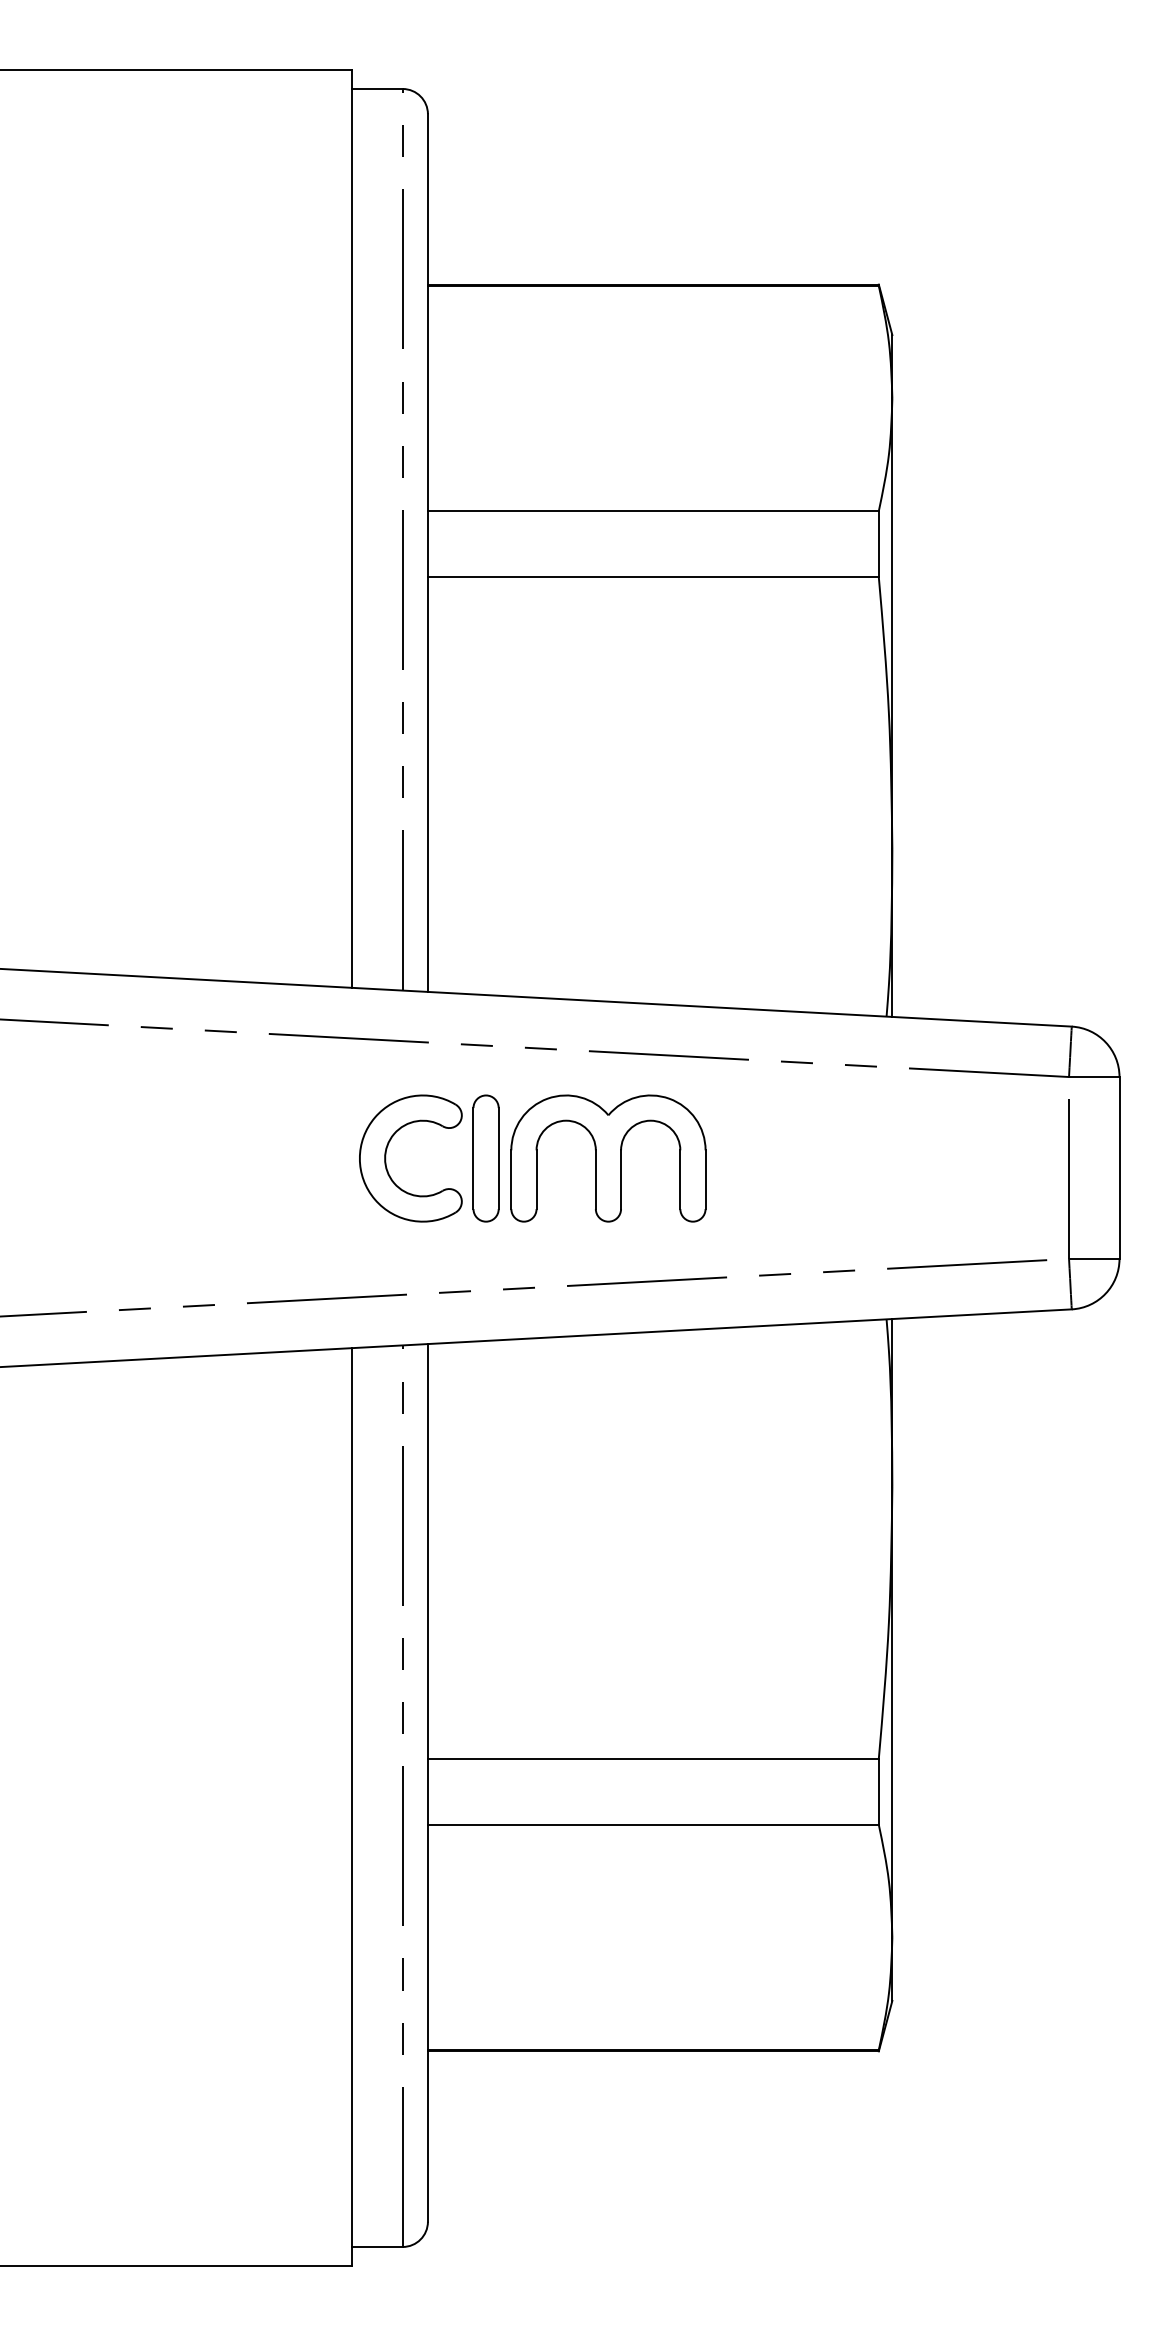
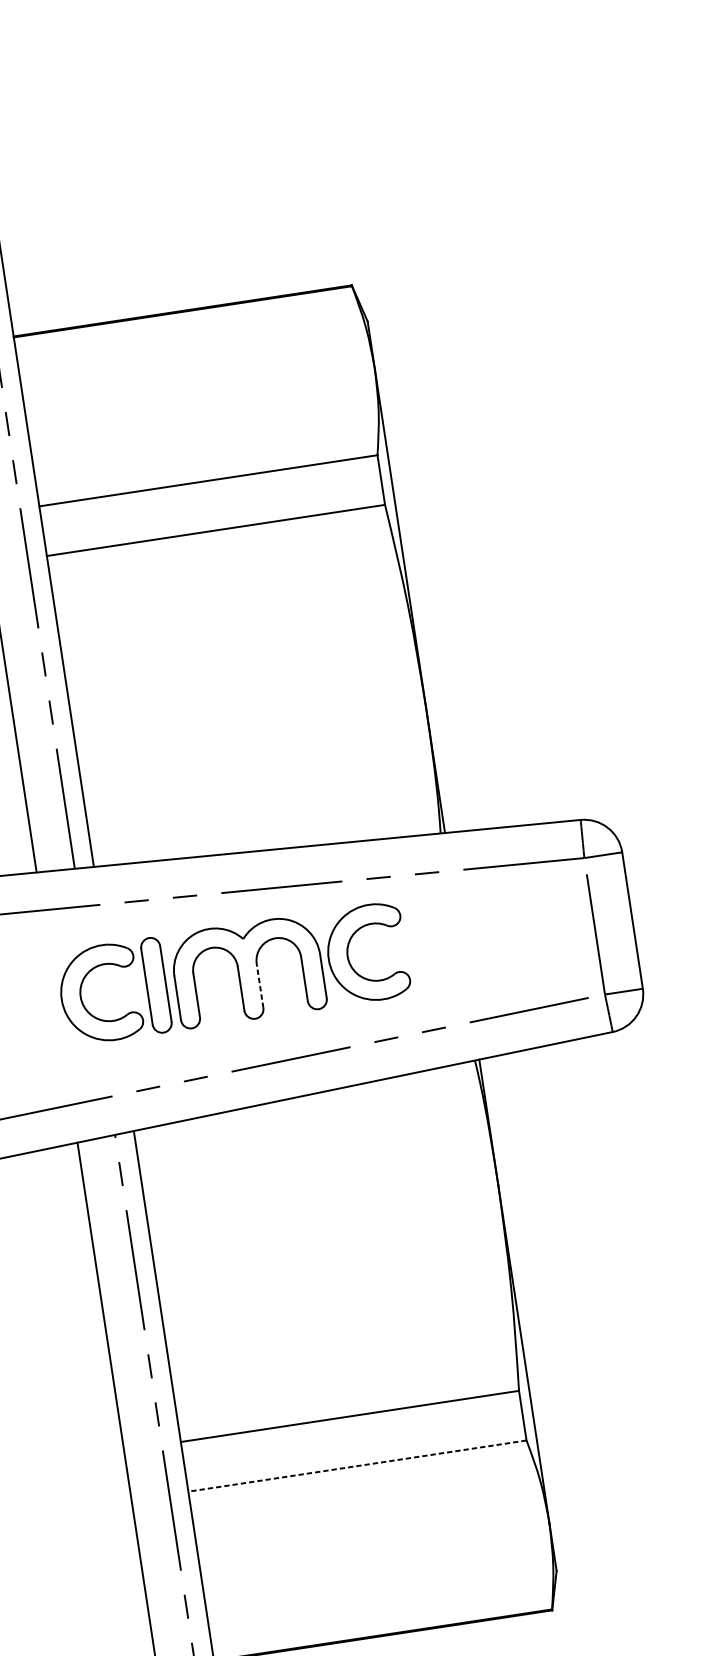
part: (742, 1158) -> (348, 956), added
line: (621, 1179) -> (260, 985), solid -> dashed
line: (652, 1824) -> (356, 1465), solid -> dashed

